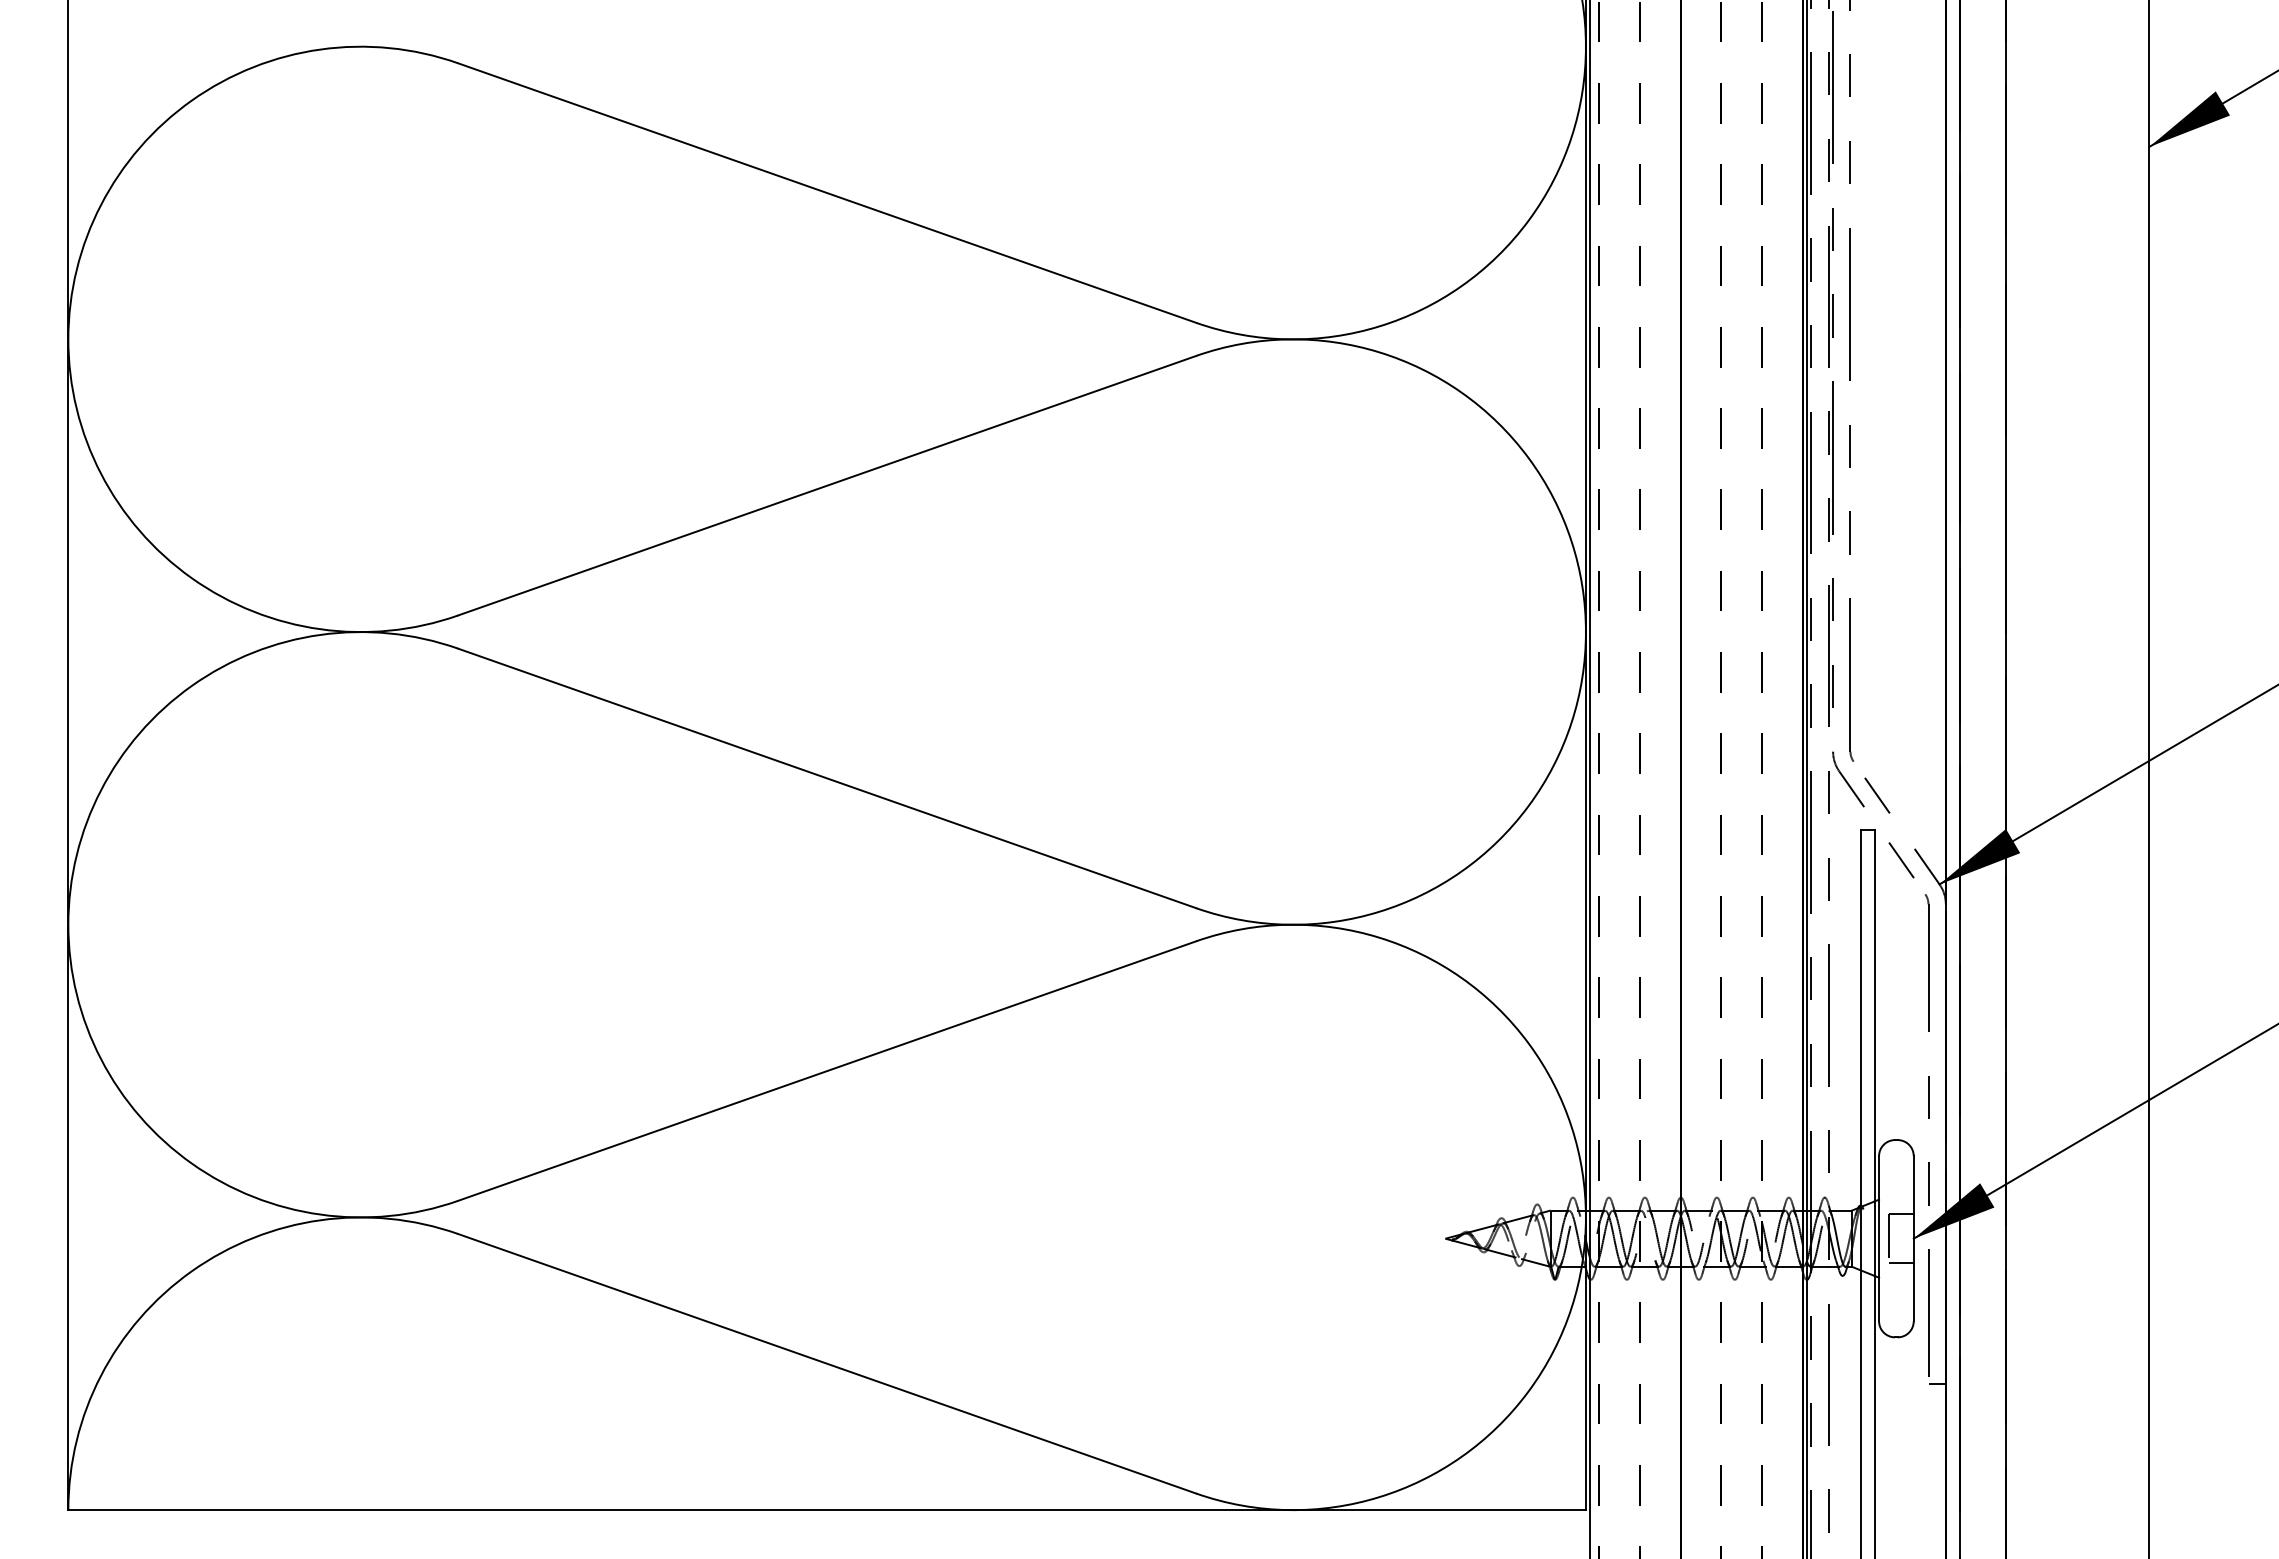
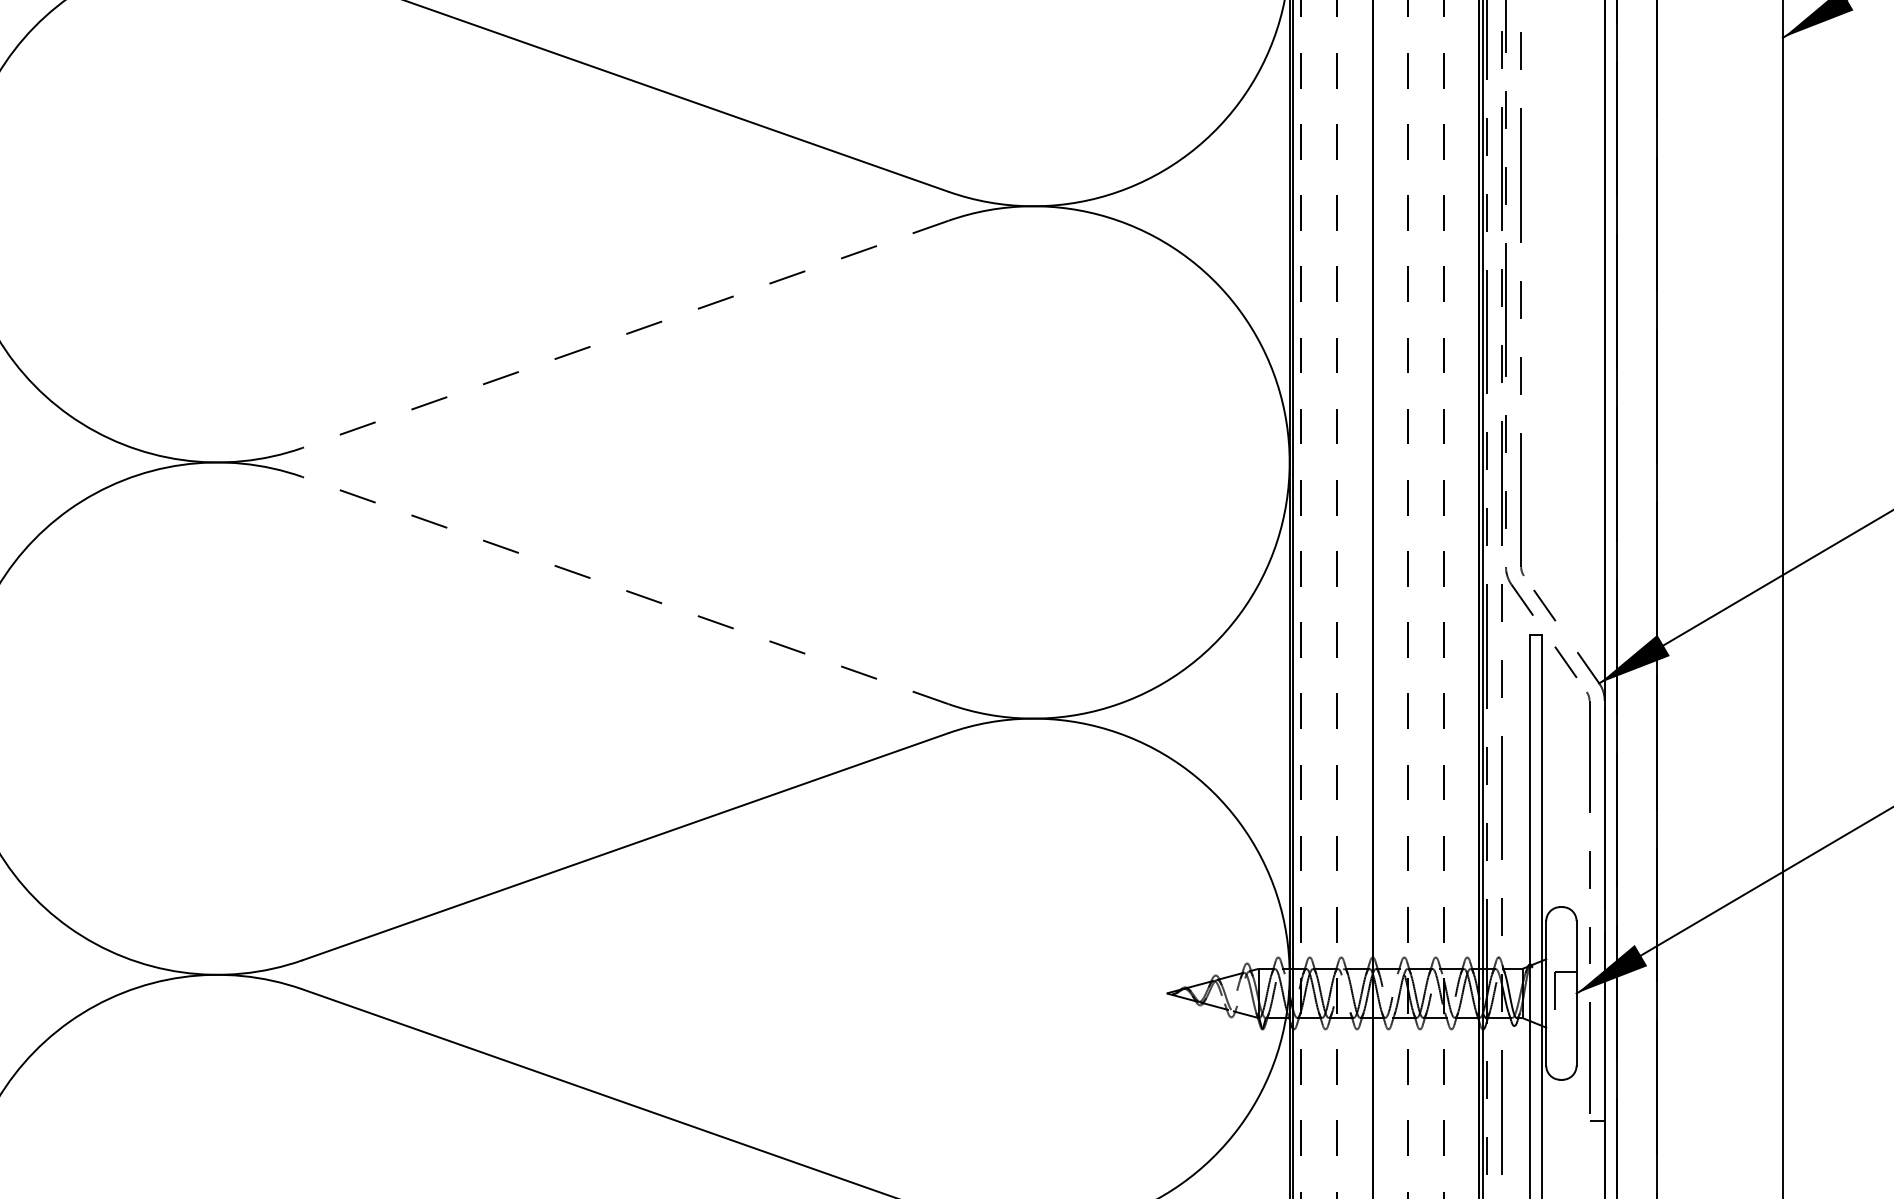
line: (826, 485) -> (624, 334), solid -> dashed
line: (826, 778) -> (624, 590), solid -> dashed
line: (1901, 1263) -> (1565, 1015), removed

